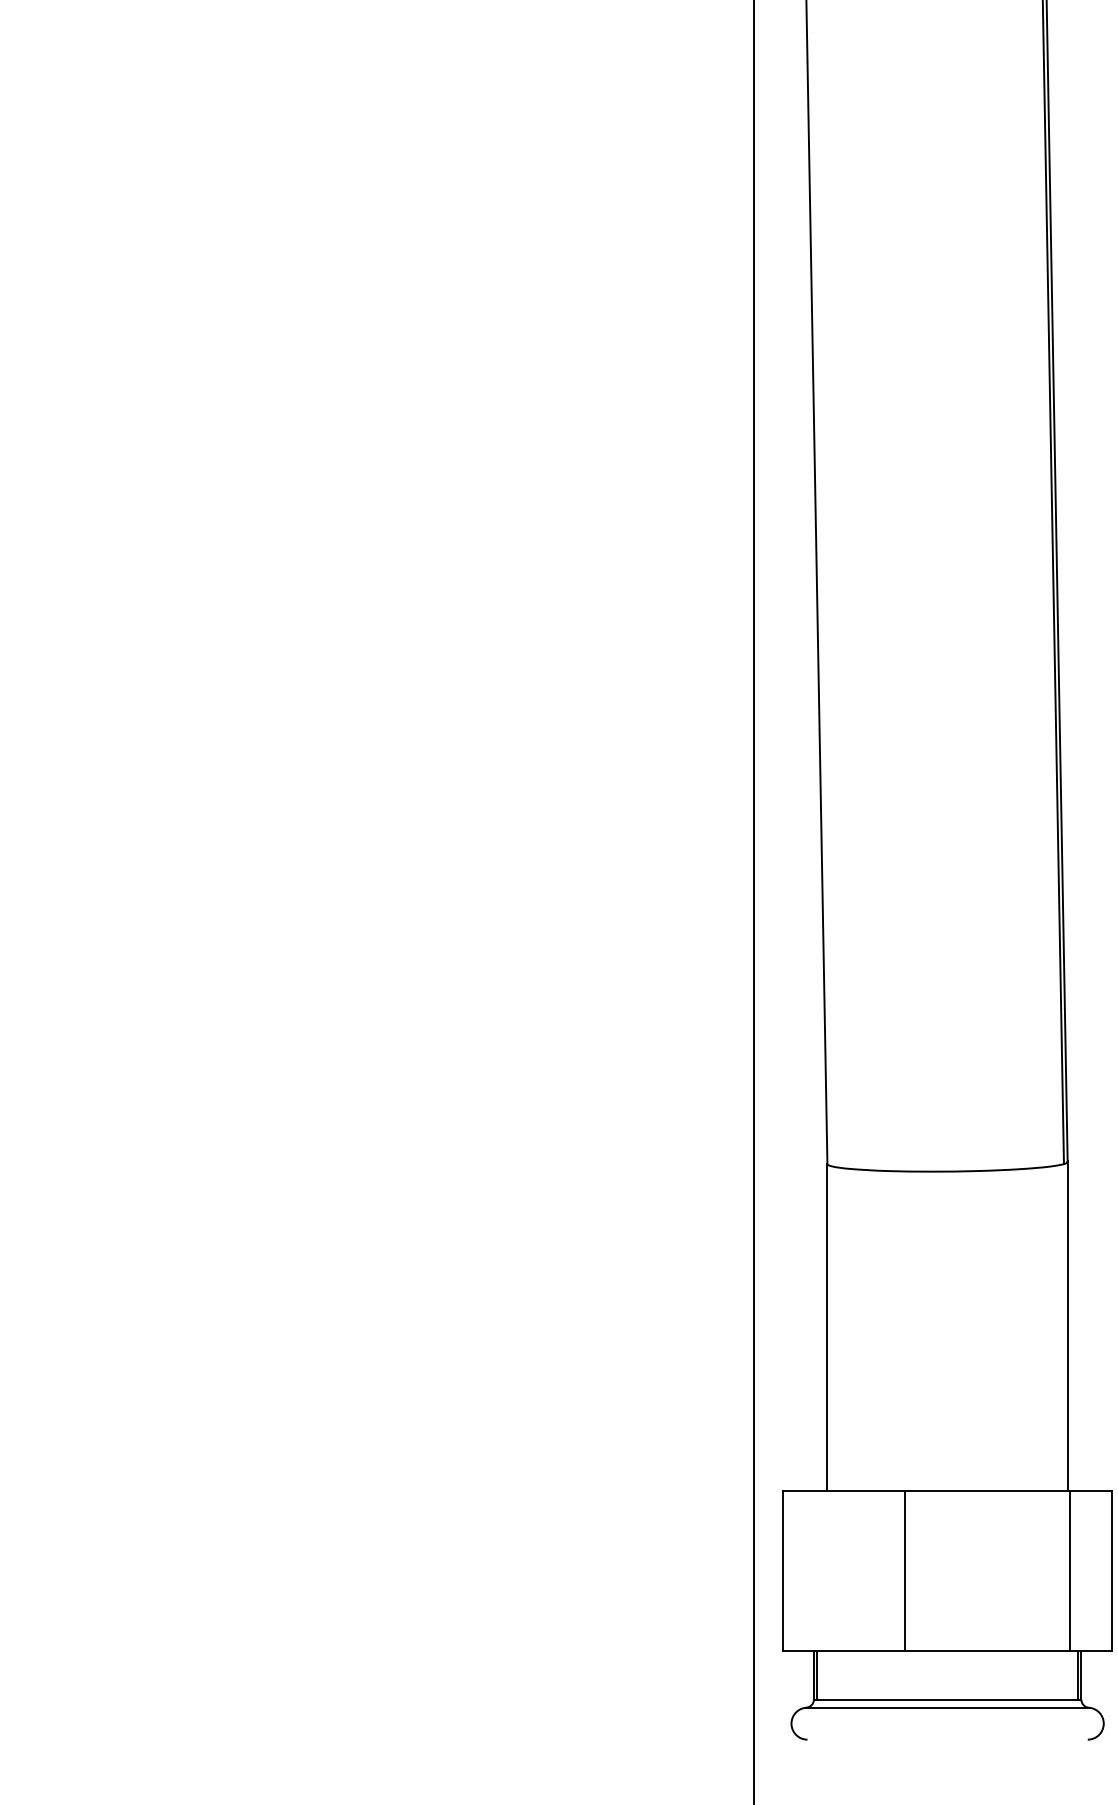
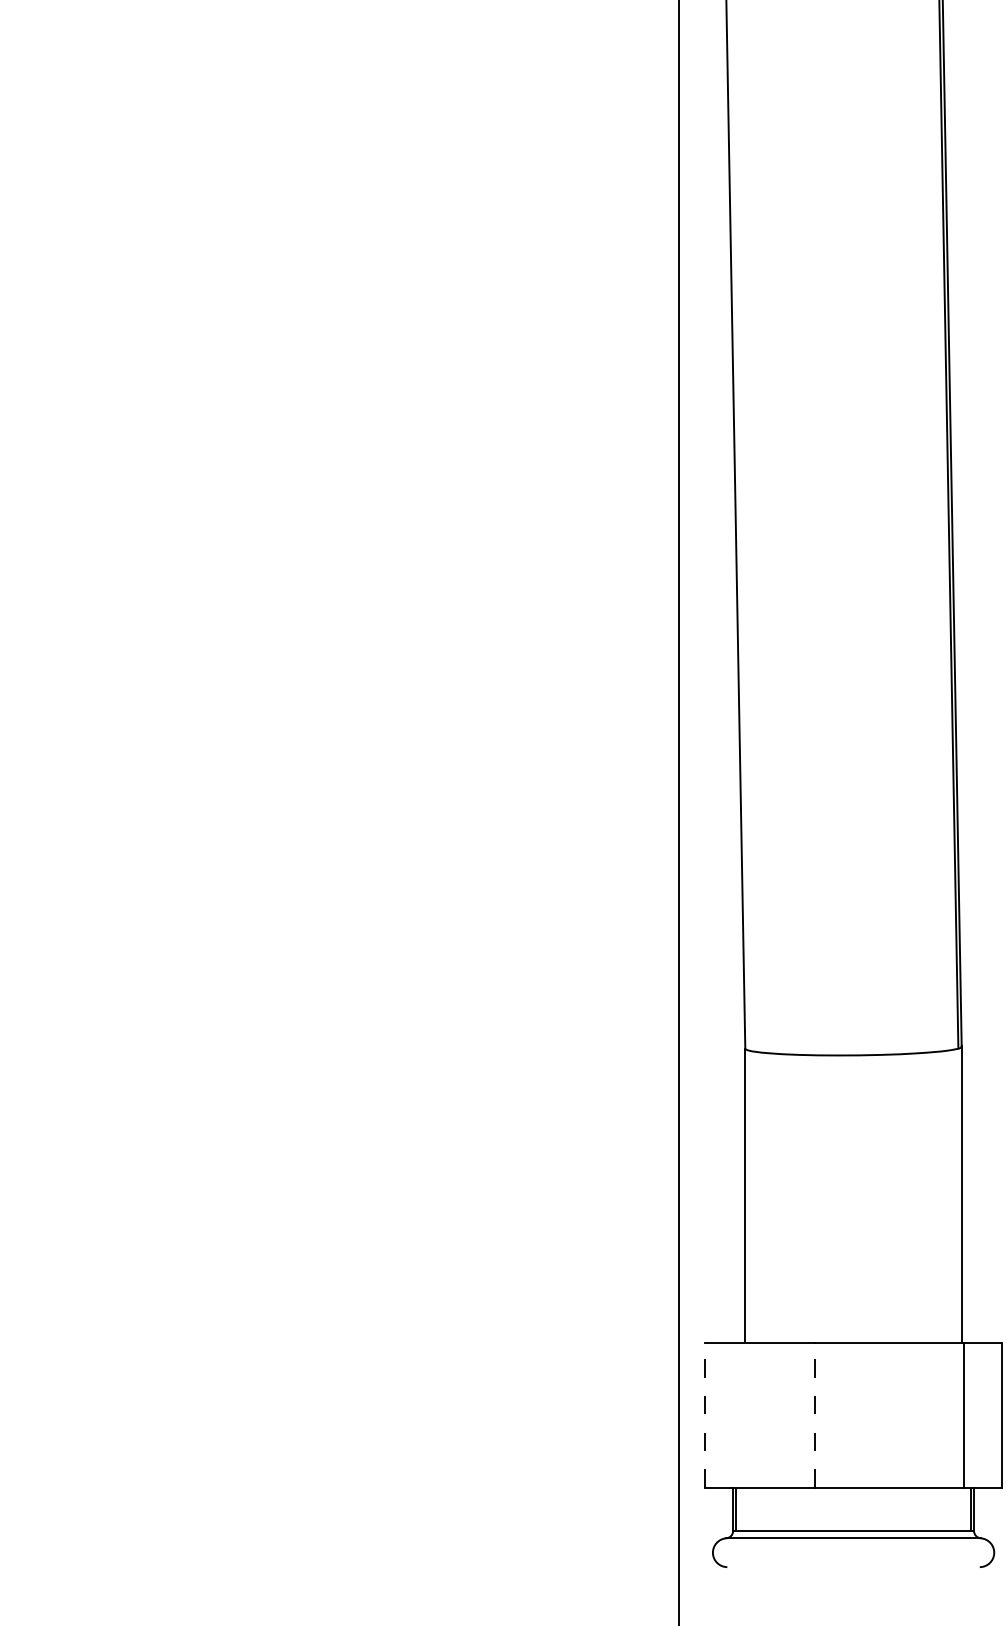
line: (782, 1571) -> (704, 1415), solid -> dashed
line: (905, 1571) -> (815, 1415), solid -> dashed

